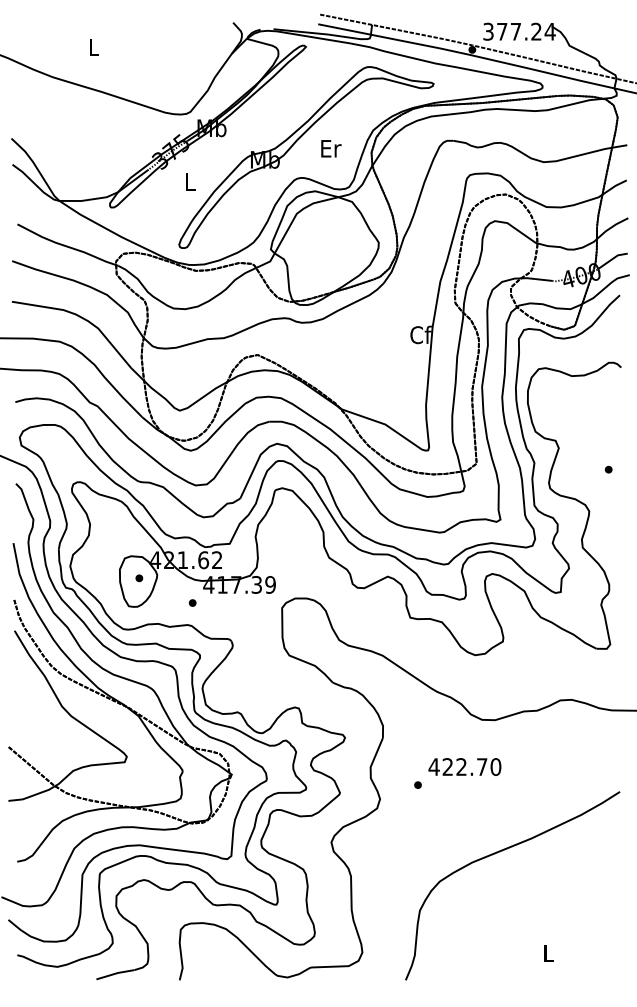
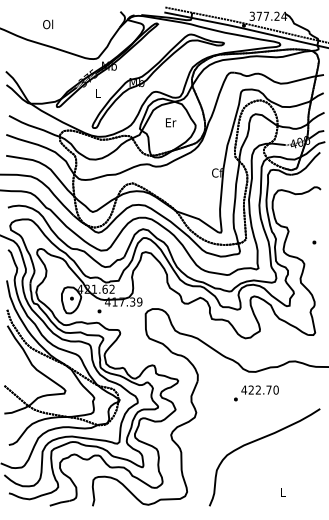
text: (93, 47) -> (48, 24), L -> Ol
text: (332, 148) -> (171, 122), moved
text: (457, 773) -> (256, 393), moved

